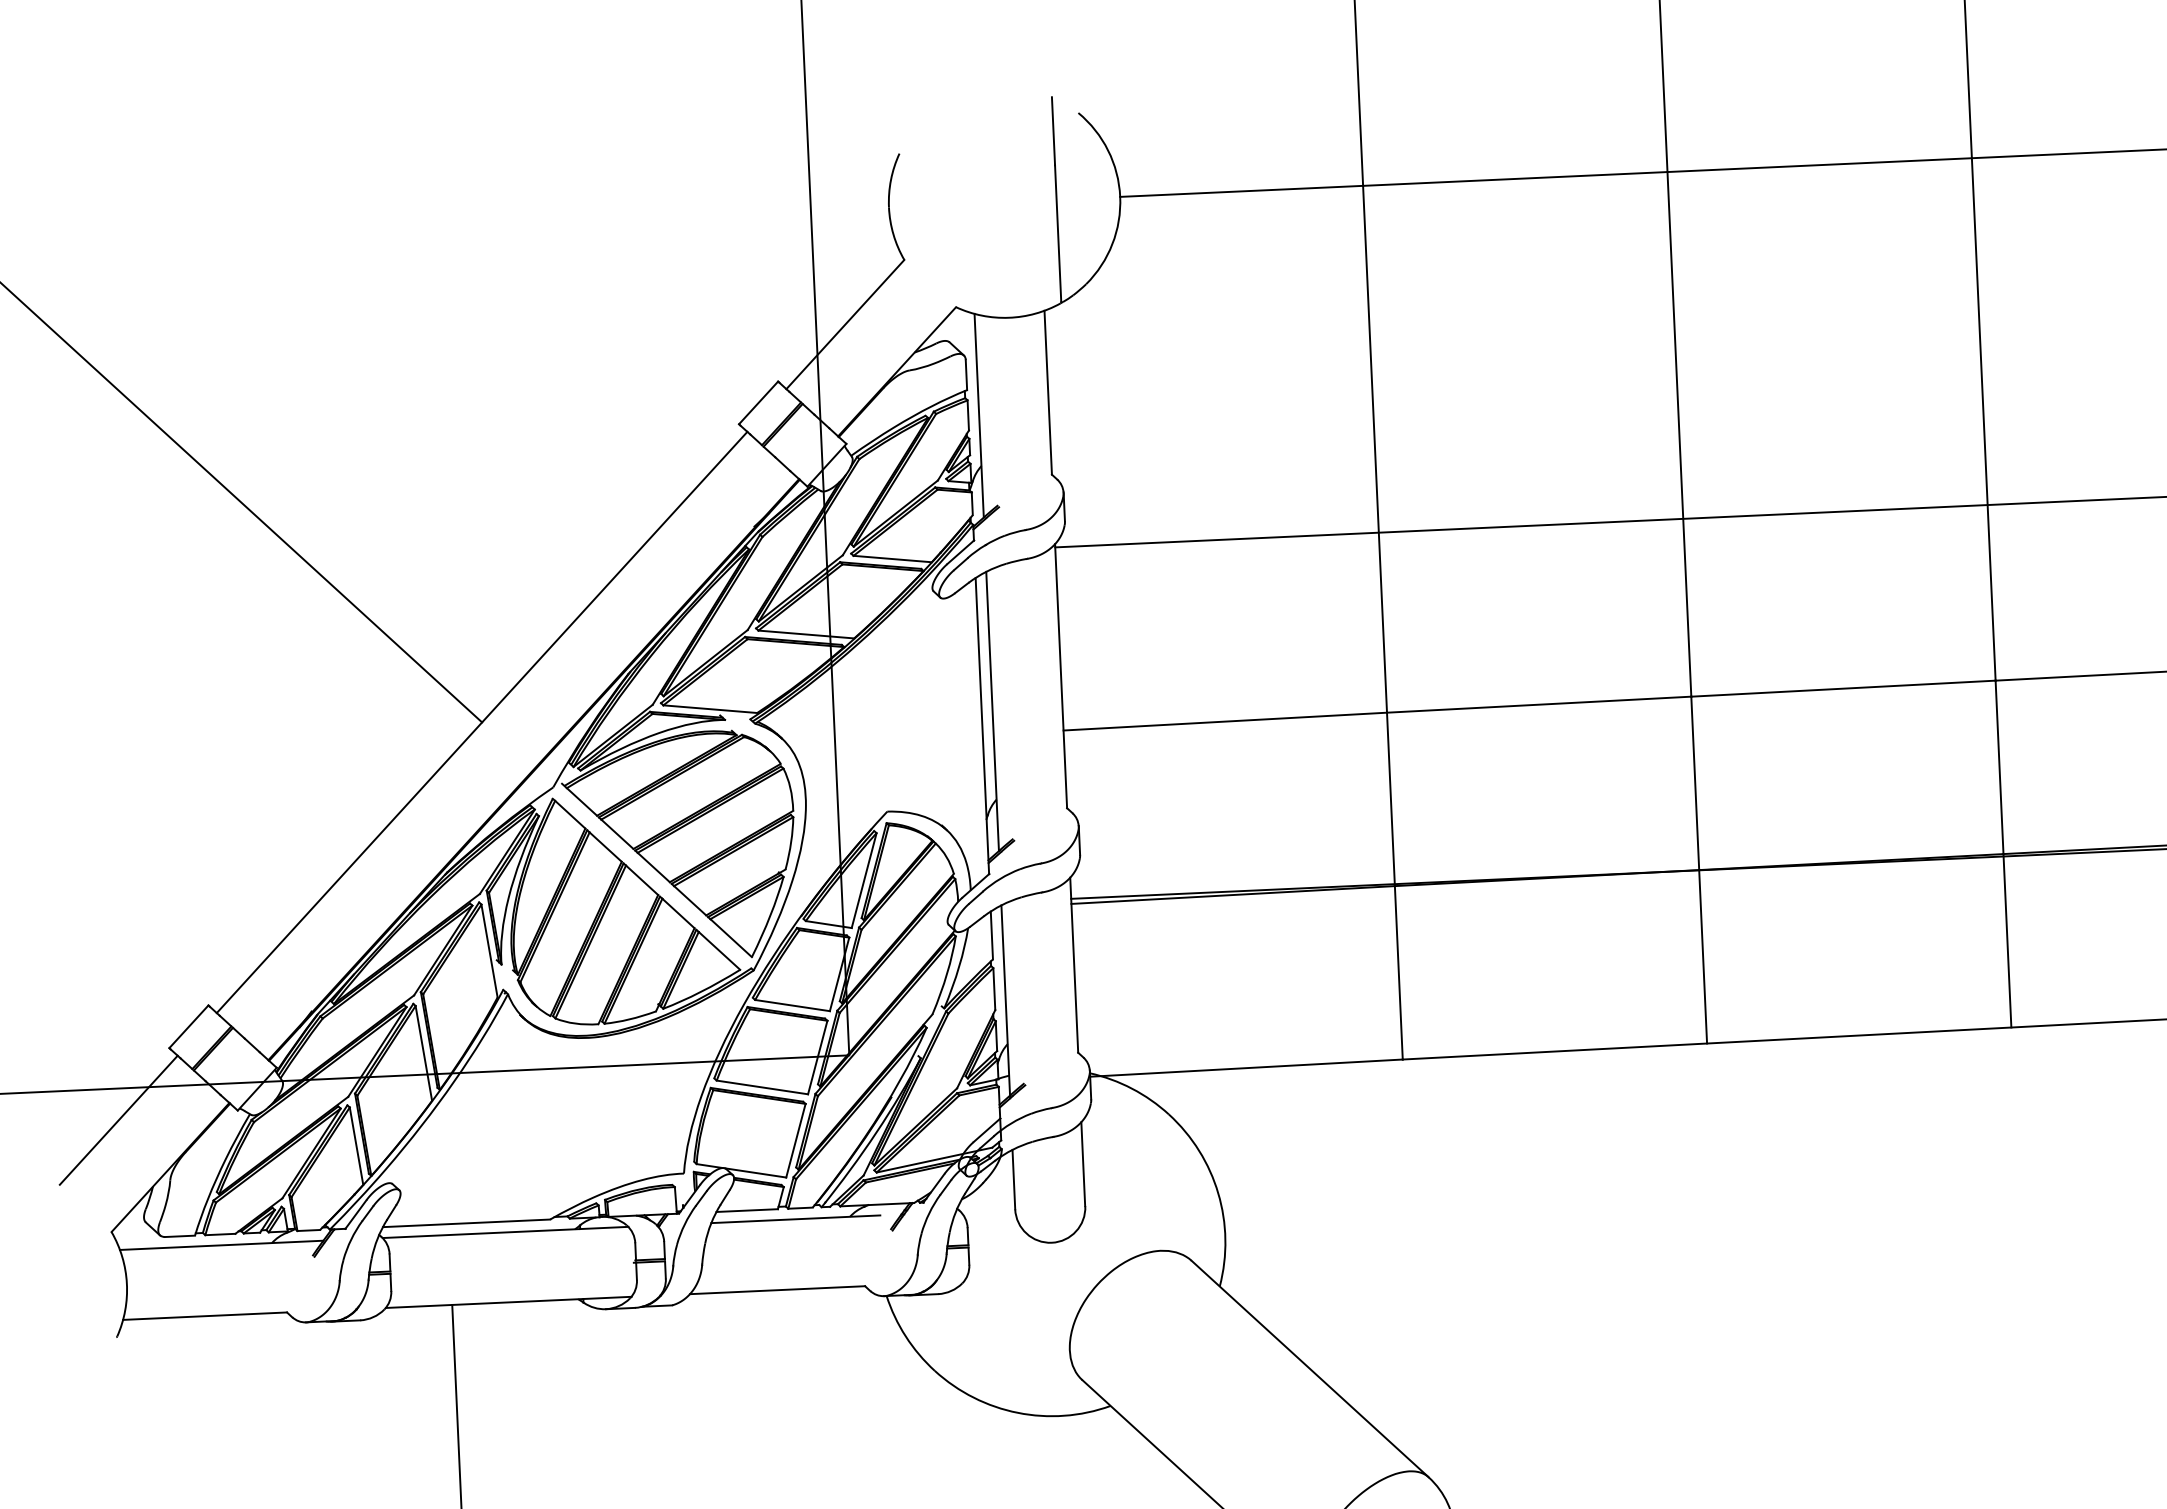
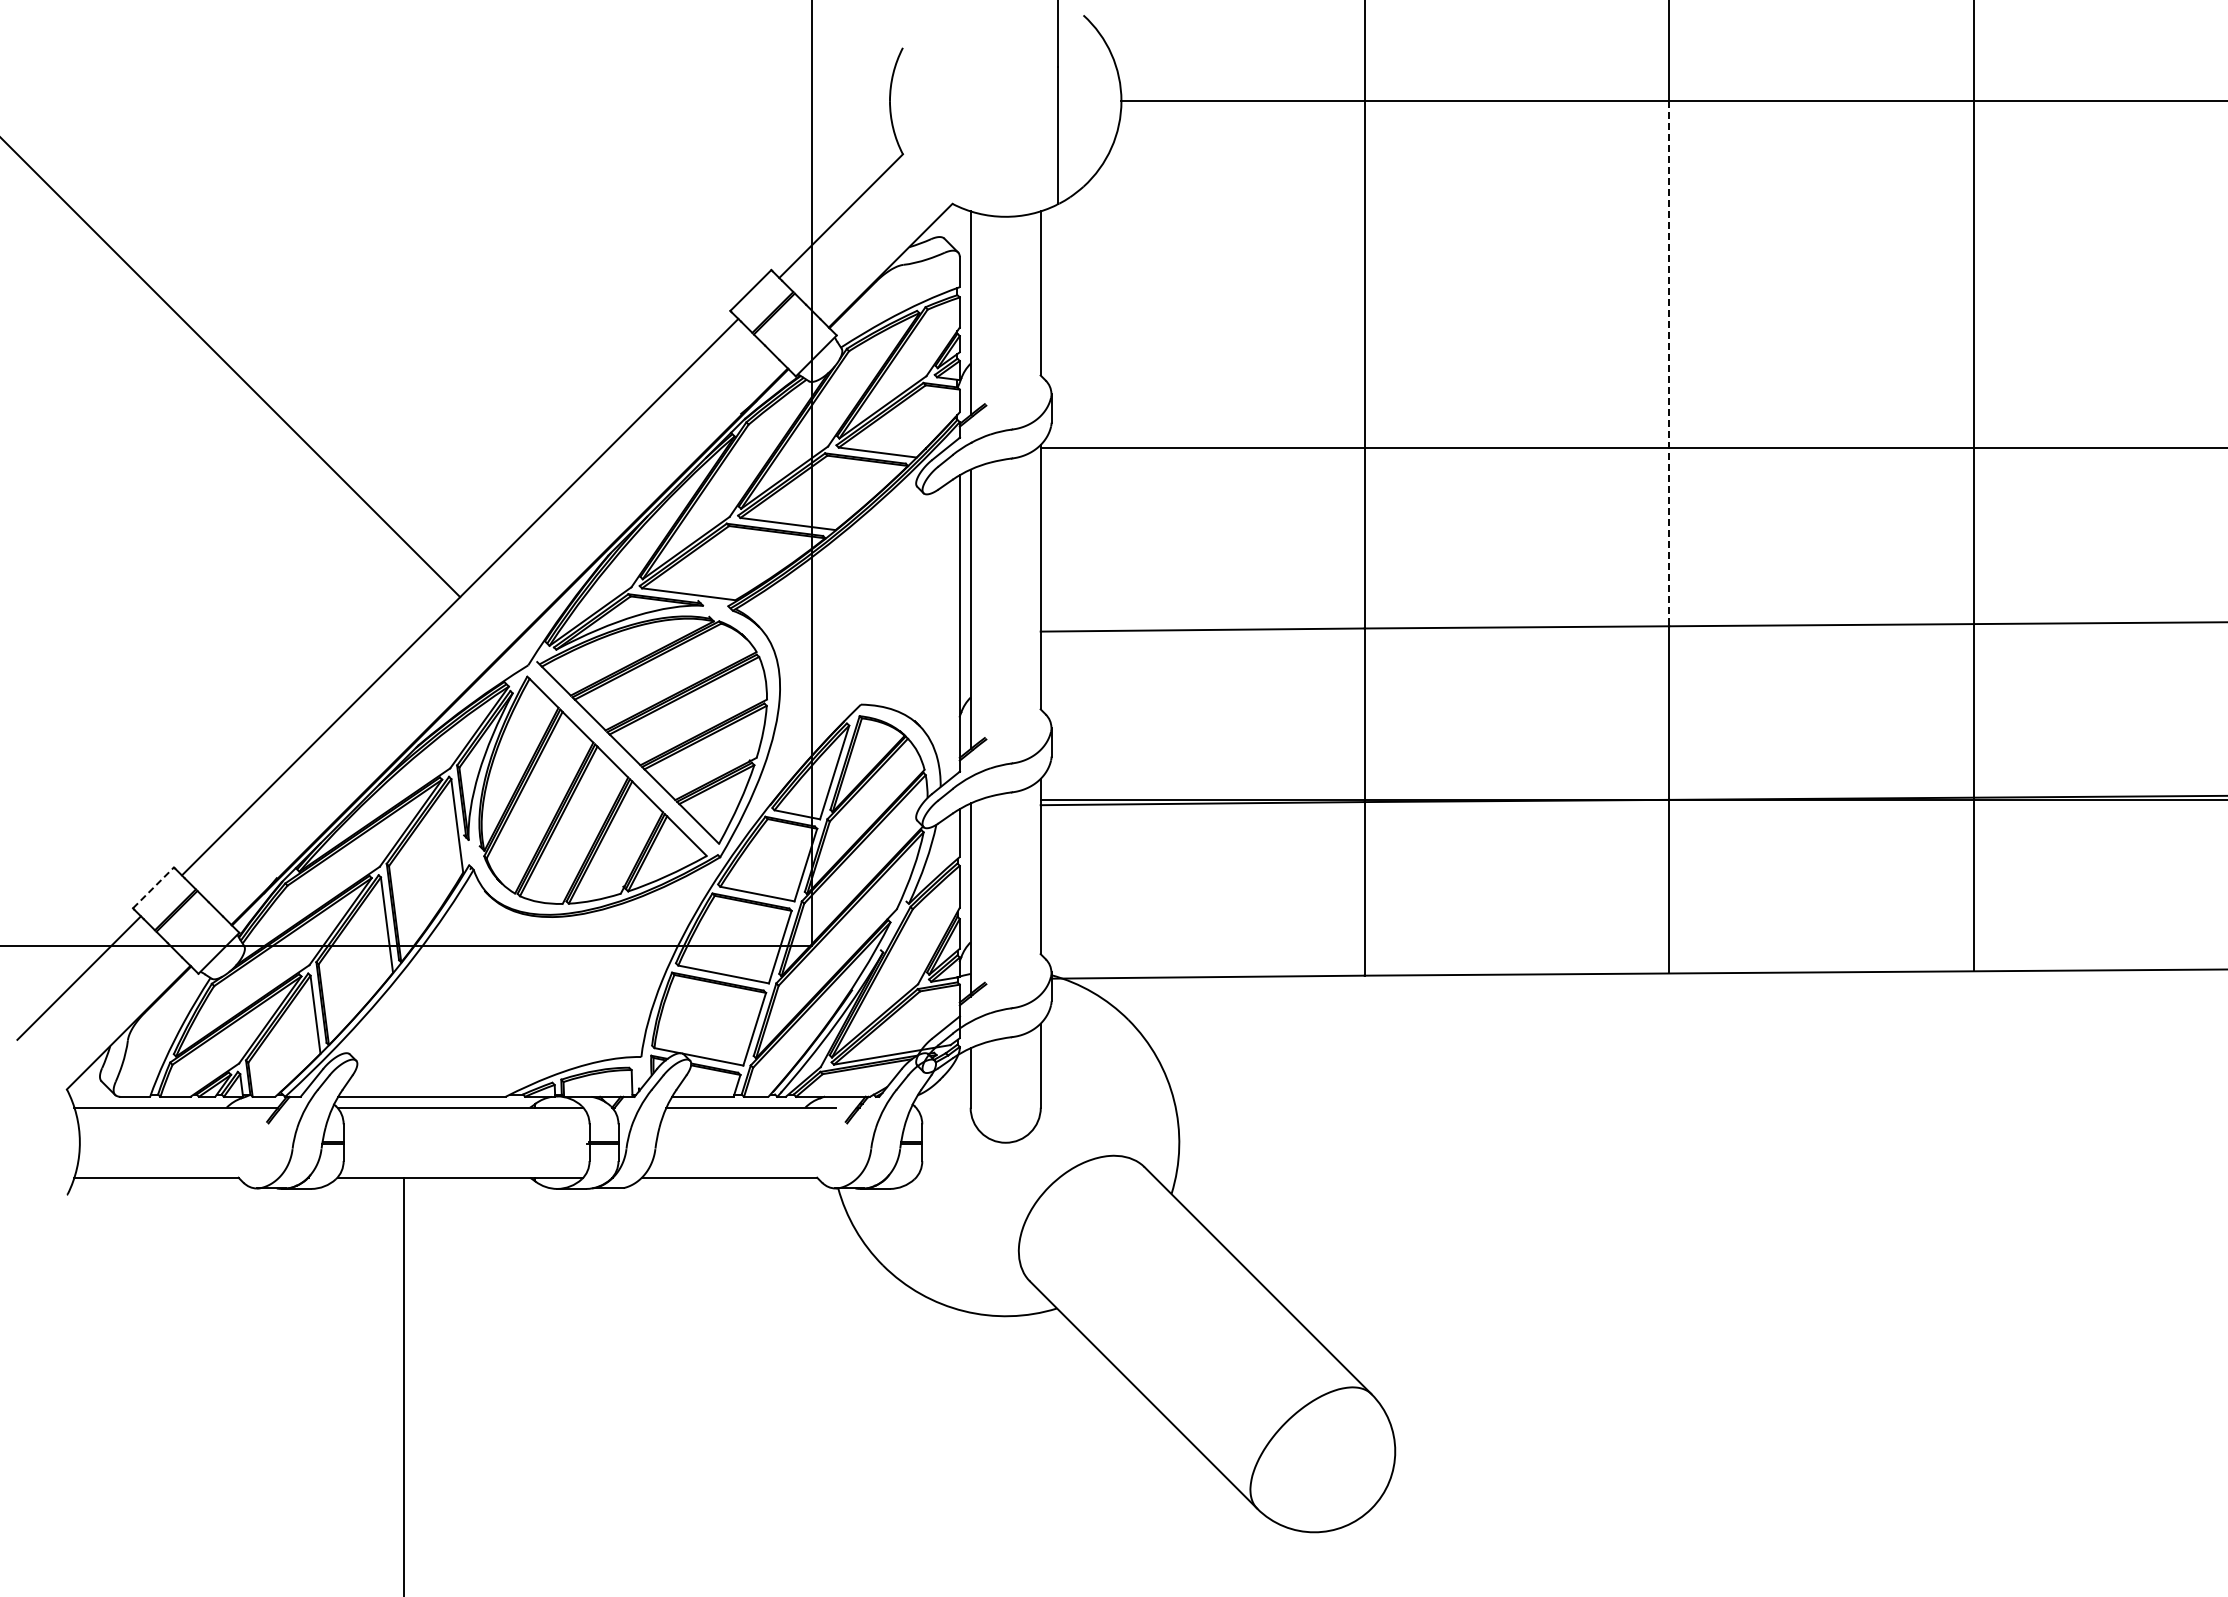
line: (1679, 434) -> (1669, 363), solid -> dashed
line: (188, 1026) -> (153, 887), solid -> dashed

